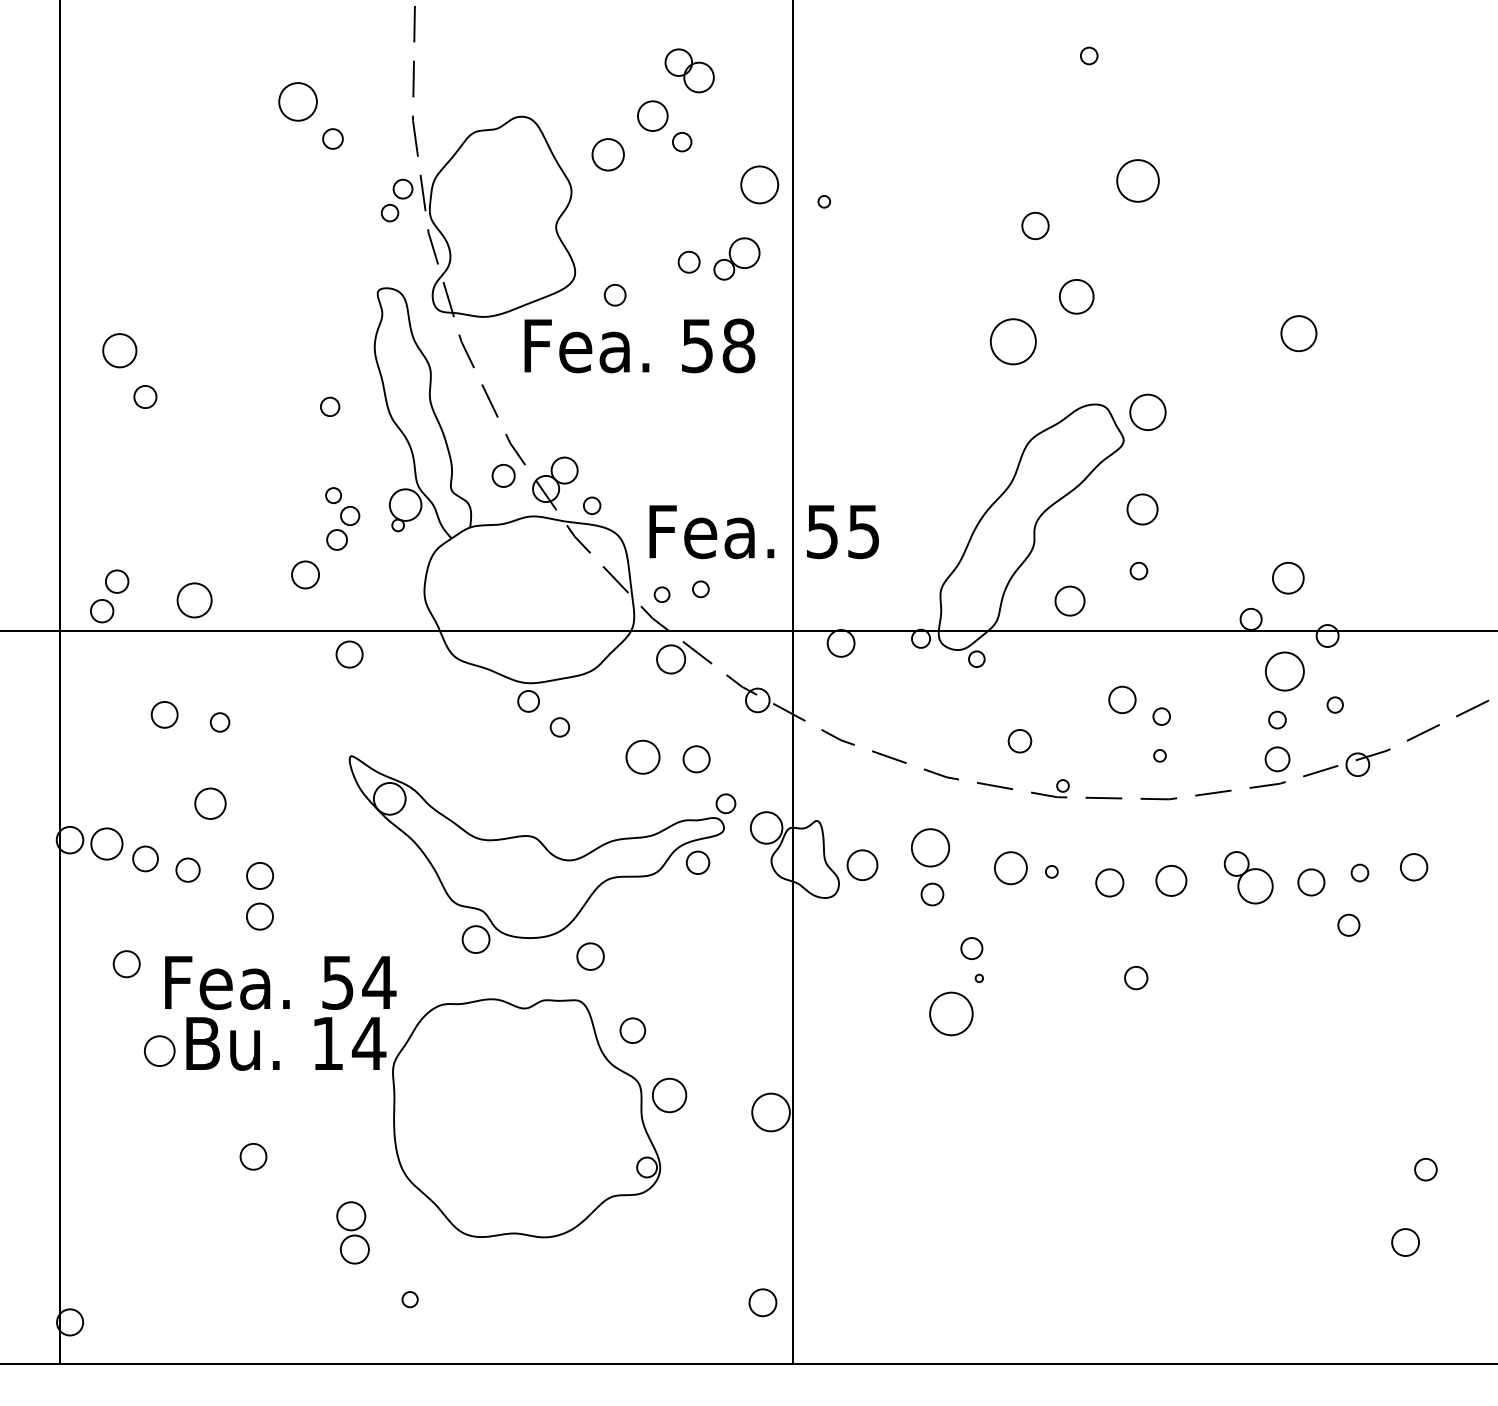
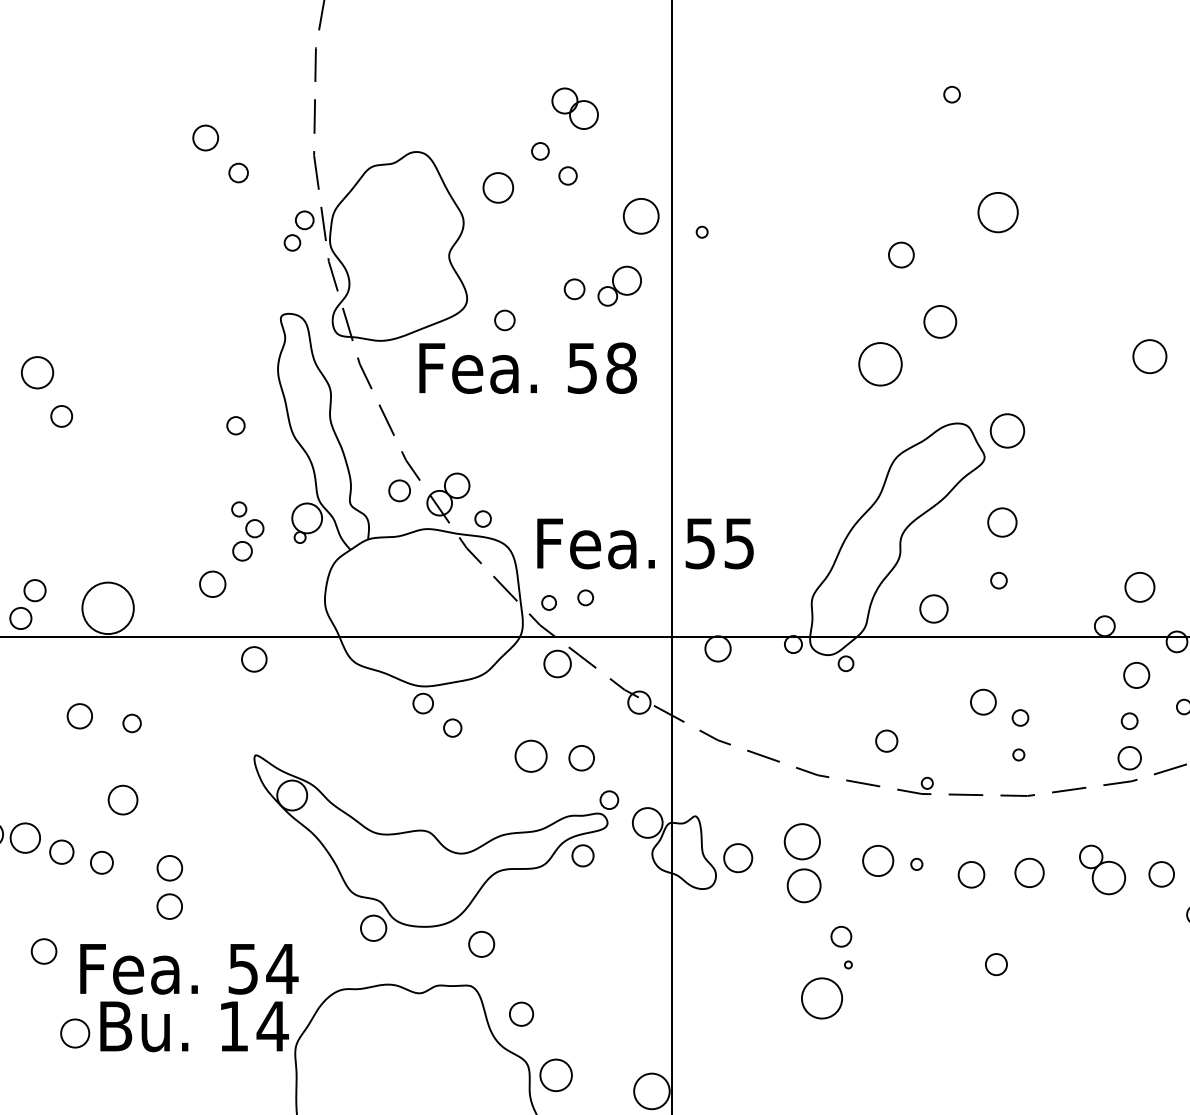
circle: (297, 101) -> (205, 137), size x0.7
circle: (652, 115) -> (540, 150), size x0.6
circle: (194, 600) -> (107, 608), size x1.6
circle: (1284, 671) -> (1136, 675), size x0.7
circle: (932, 894) -> (804, 885), size x1.6

